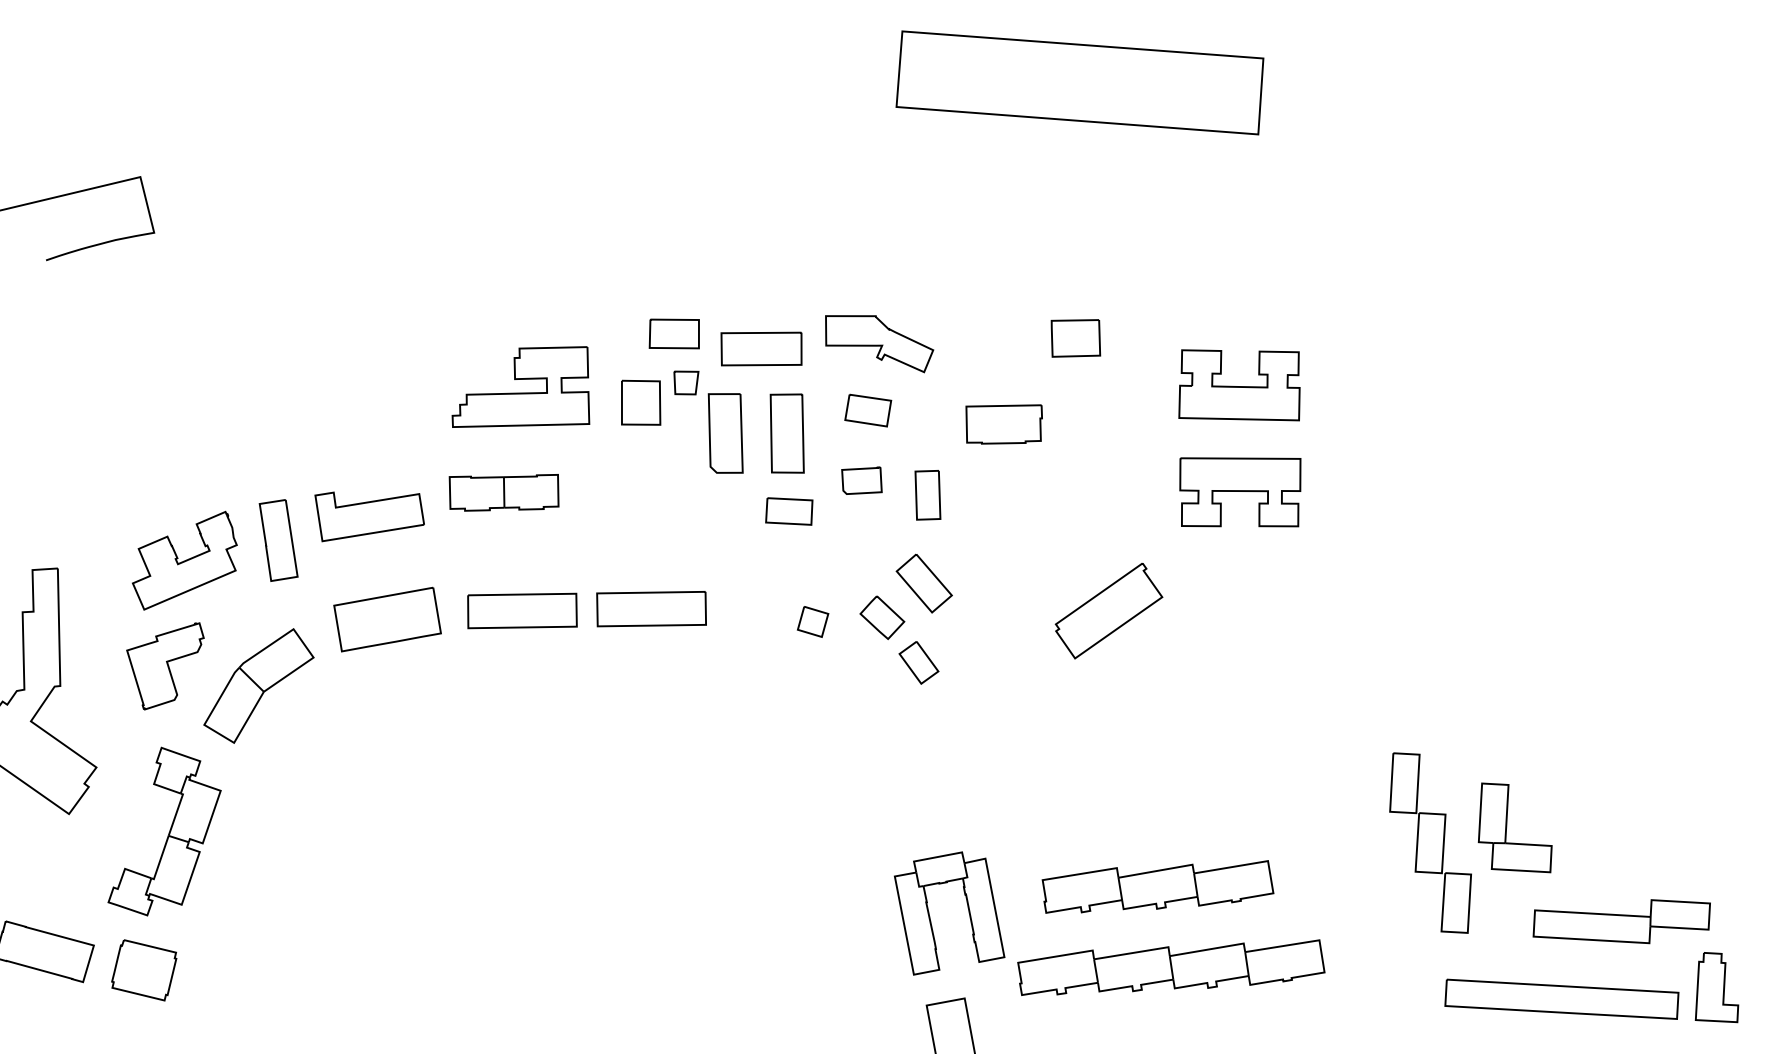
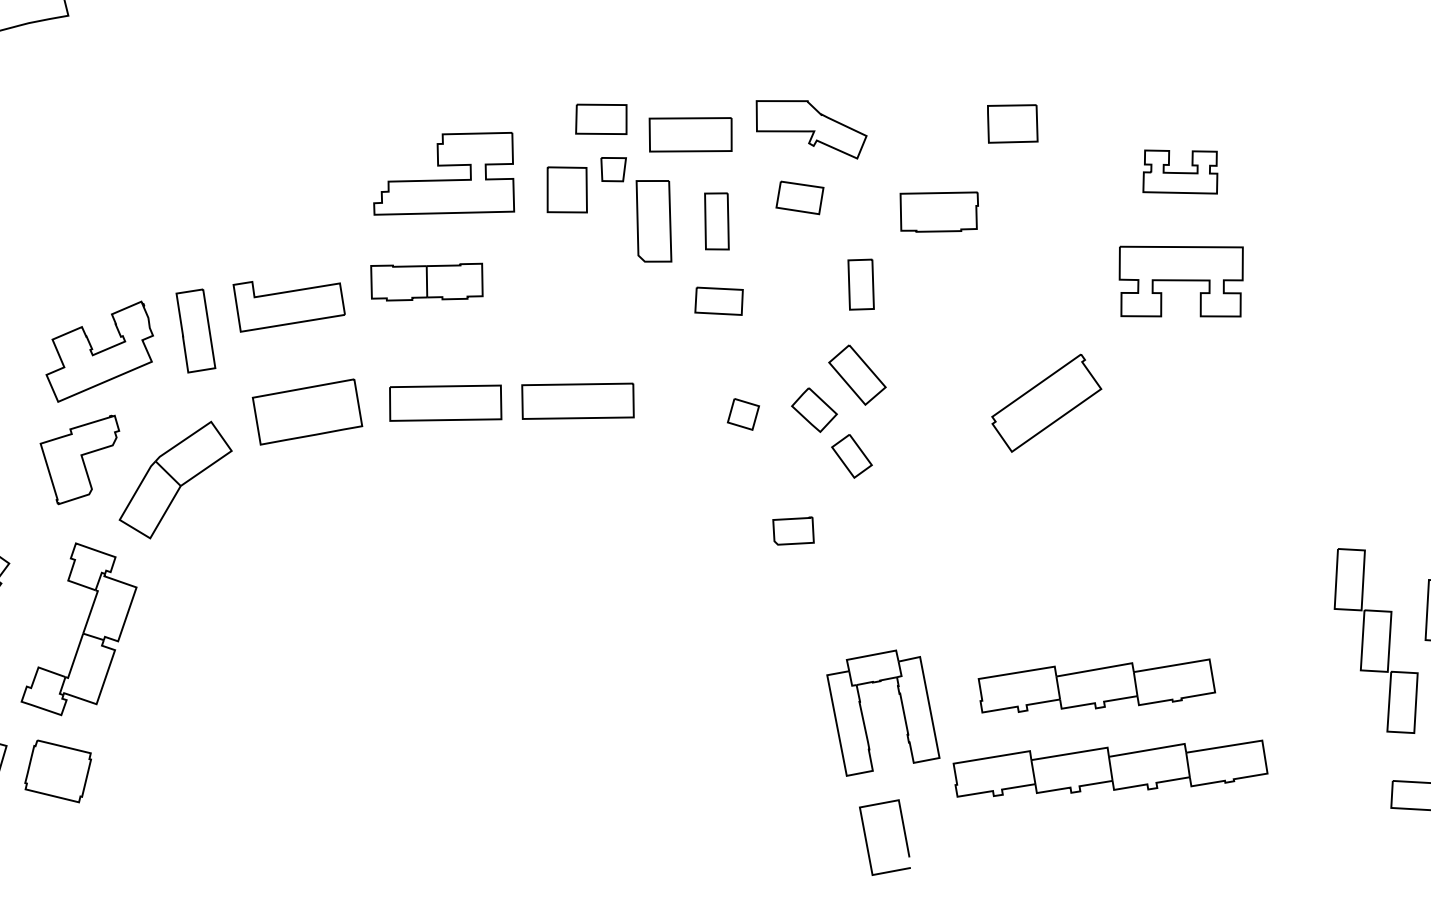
part: (1239, 385) -> (1180, 172), size x0.6
part: (786, 433) -> (716, 221), size x0.7
part: (861, 480) -> (793, 530), moved

